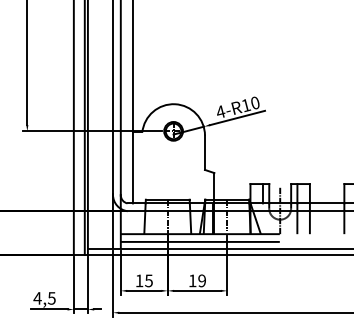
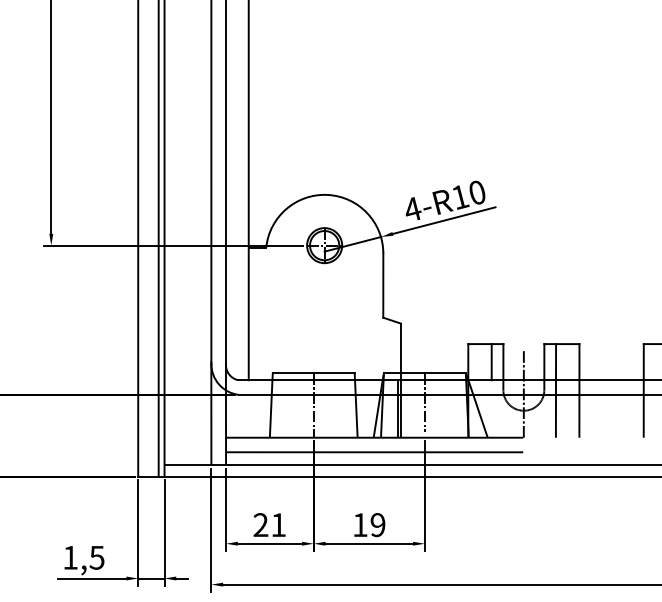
text: (143, 280) -> (268, 524), 15 -> 21
text: (37, 298) -> (70, 557), 4,5 -> 1,5

